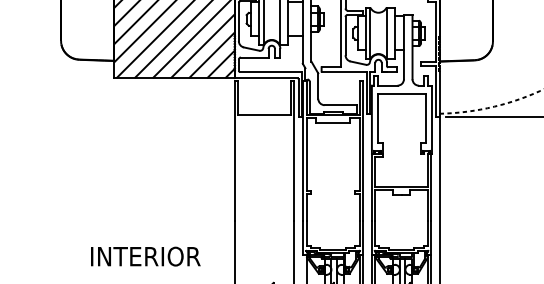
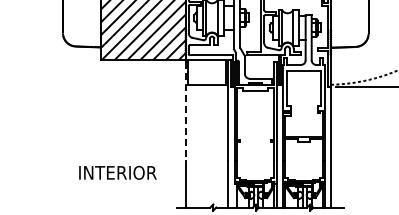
line: (235, 151) -> (186, 111), solid -> dashed
text: (145, 256) -> (117, 172), moved

